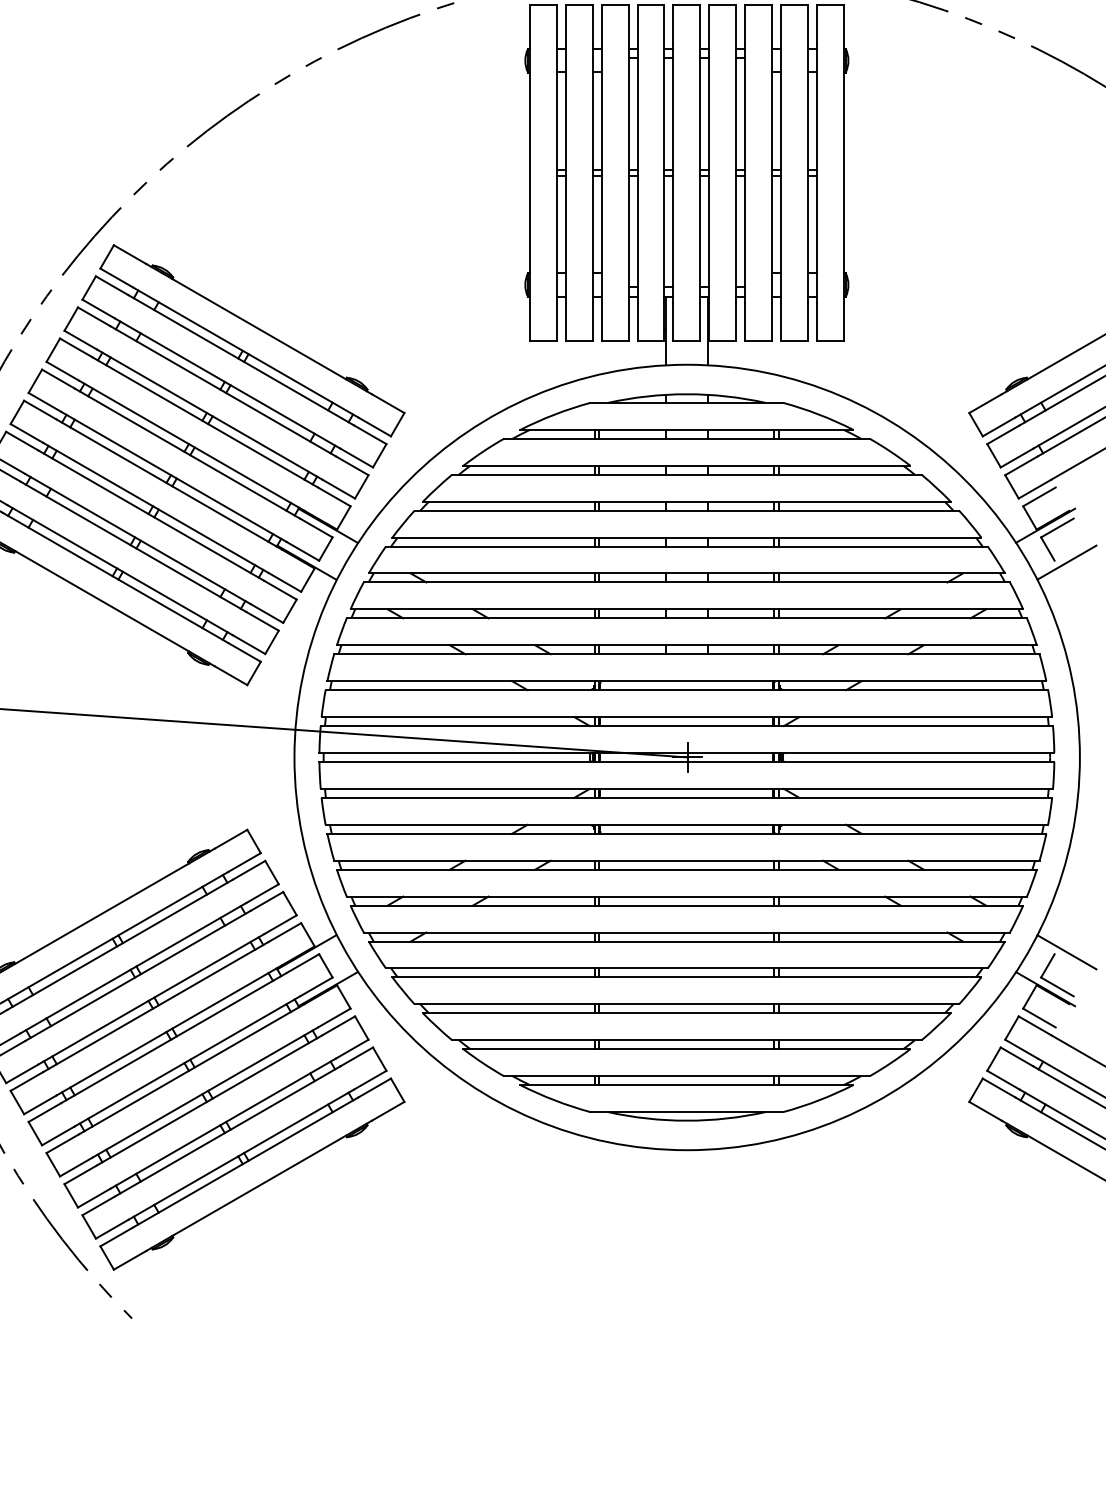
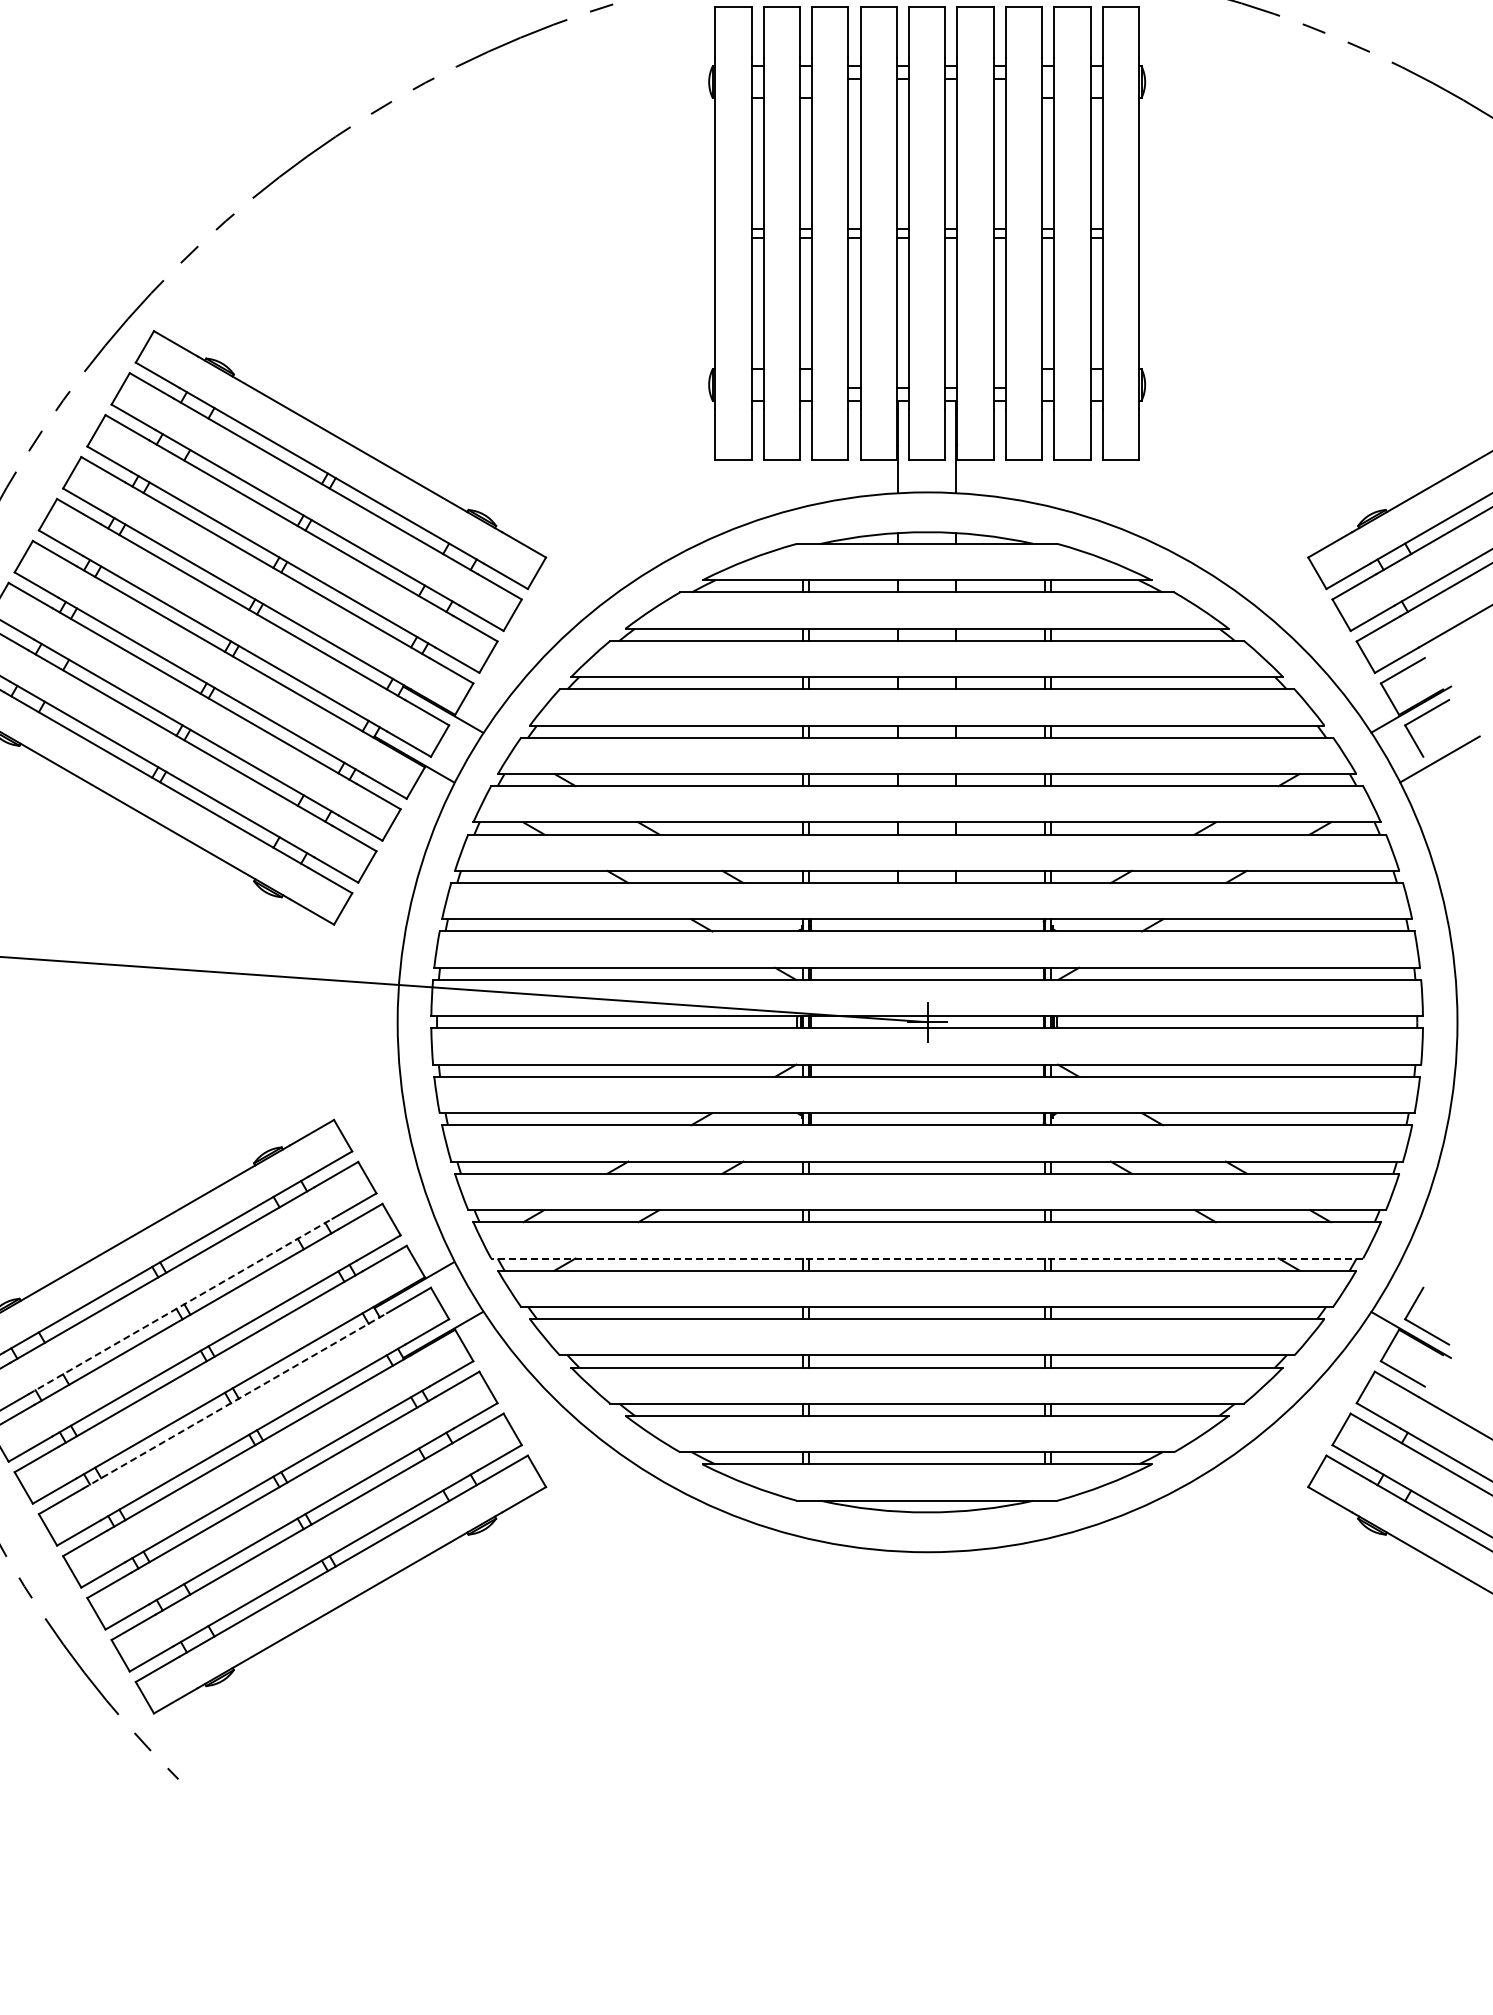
line: (687, 932) -> (927, 1258), solid -> dashed
line: (1066, 952) -> (1439, 1285), removed
line: (133, 968) -> (180, 1306), solid -> dashed
line: (173, 1037) -> (234, 1400), solid -> dashed

